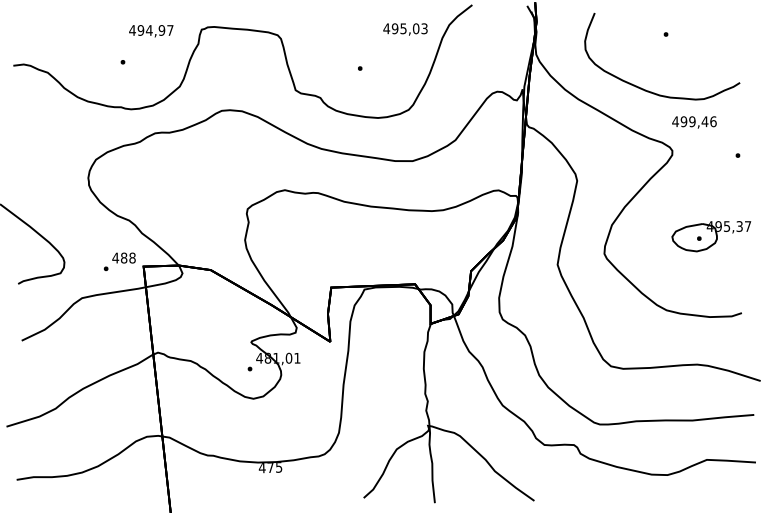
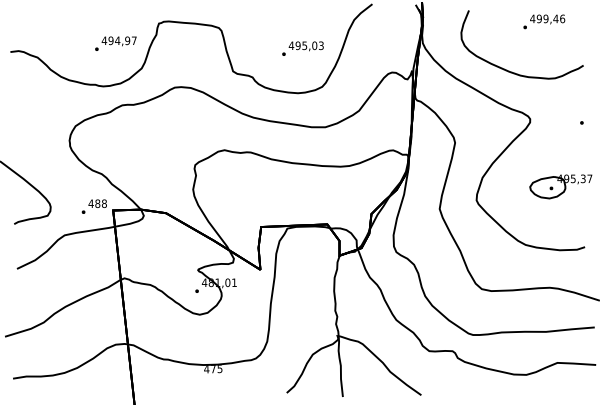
text: (405, 29) -> (306, 46), moved
text: (151, 31) -> (119, 41), moved
text: (694, 122) -> (547, 19), moved

